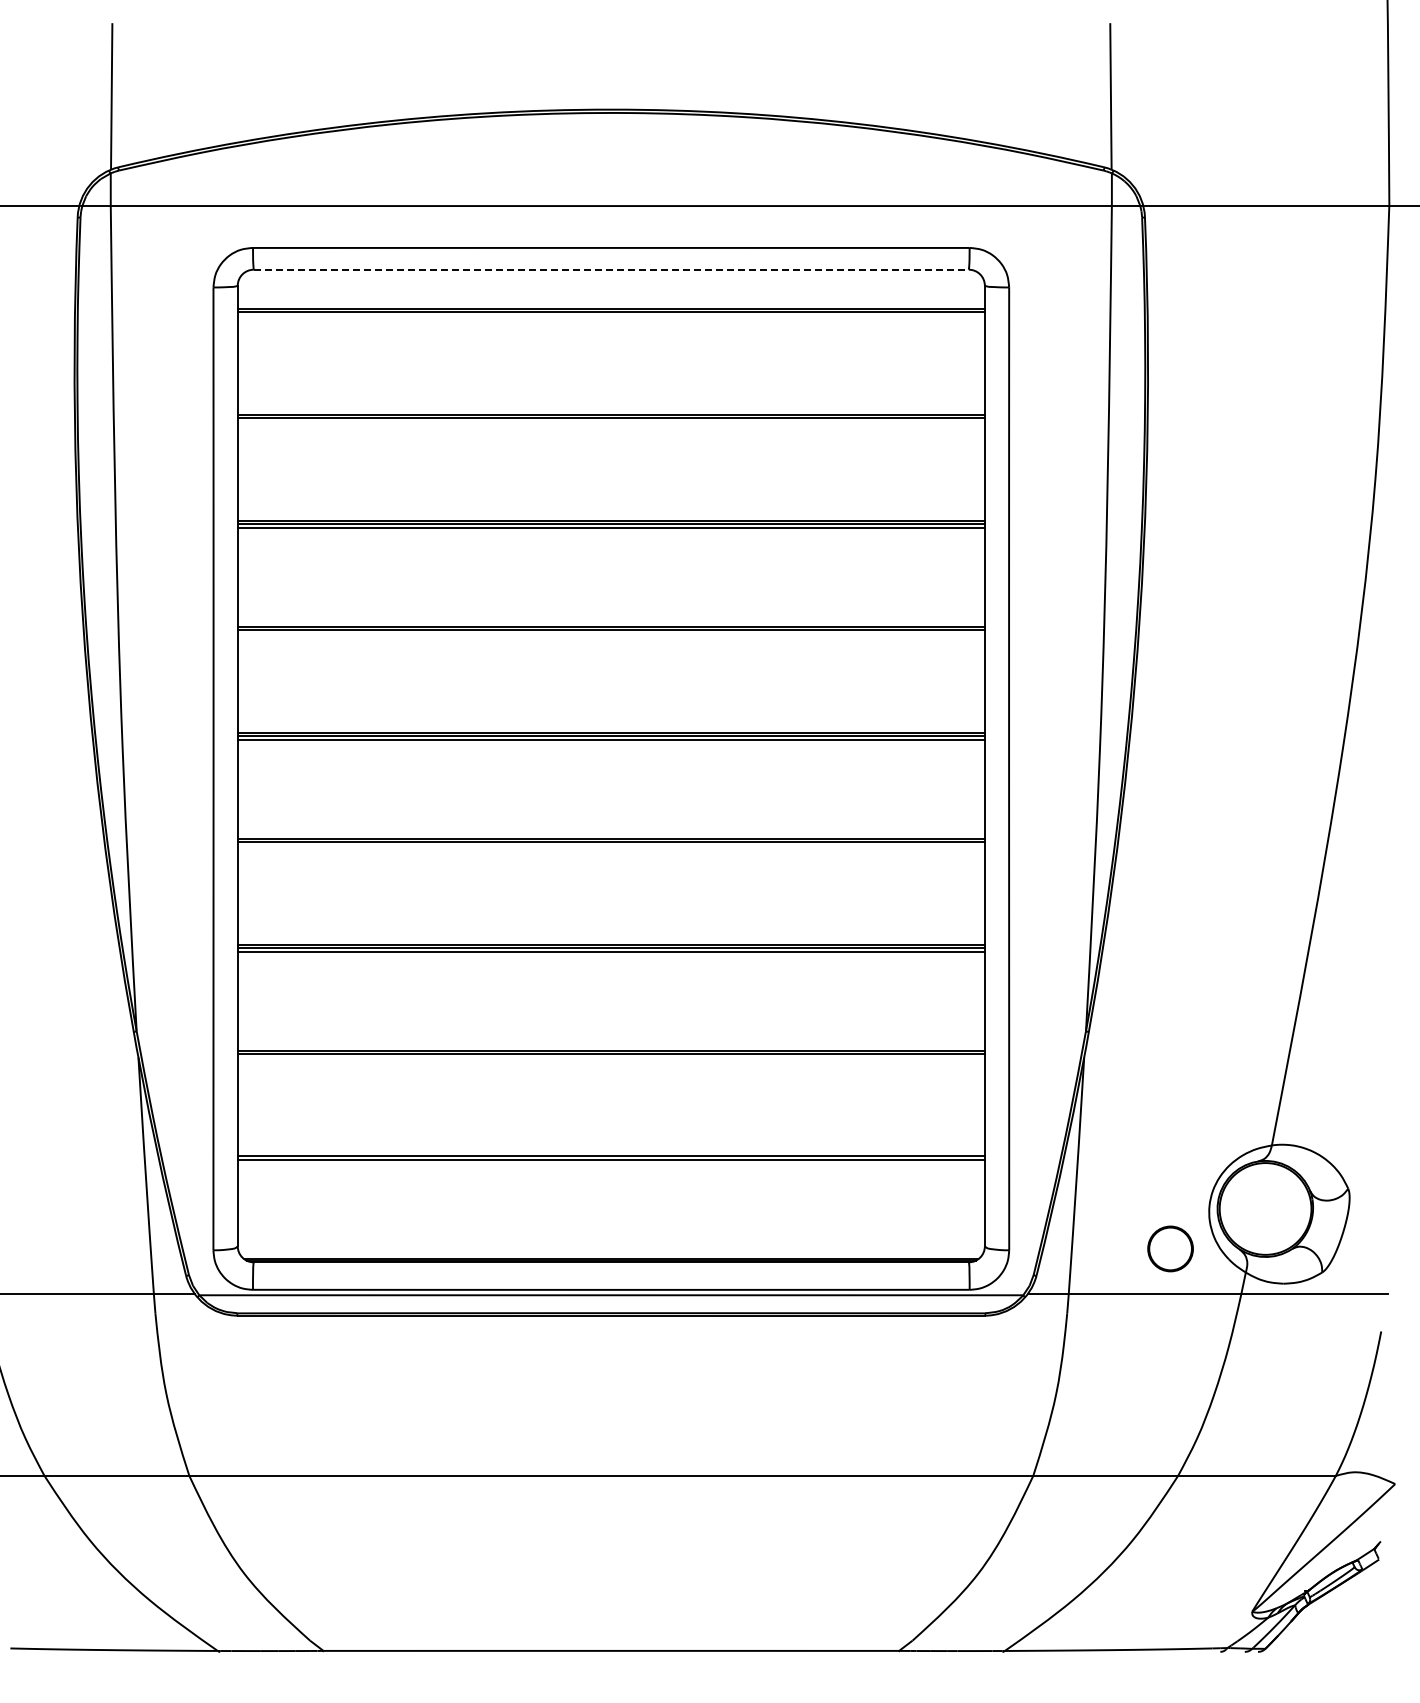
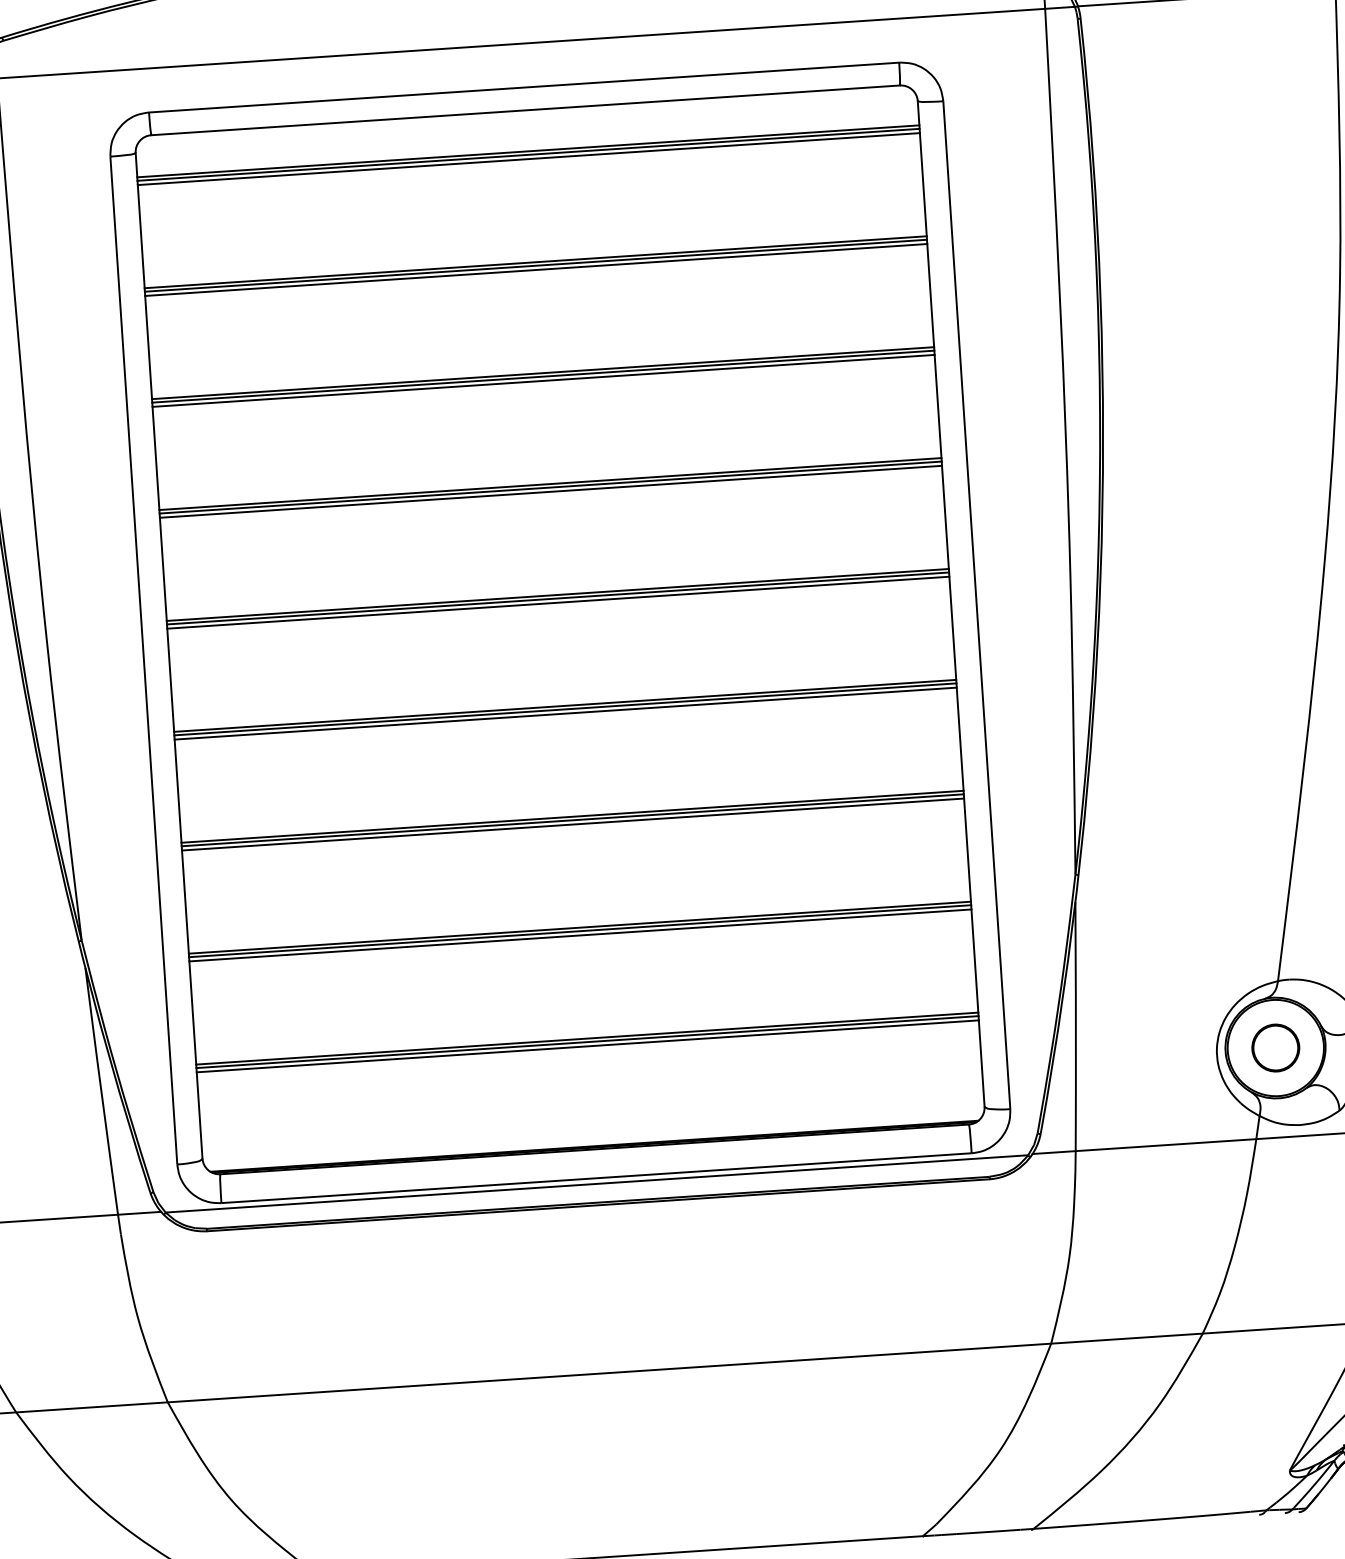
line: (611, 269) -> (525, 110), dashed -> solid
line: (610, 316) -> (528, 159), added
line: (610, 422) -> (535, 270), added
line: (610, 634) -> (550, 492), added
line: (610, 846) -> (564, 714), added
line: (610, 1057) -> (579, 935), added
line: (610, 1163) -> (586, 1046), added
part: (1170, 1248) -> (1275, 1047), moved

